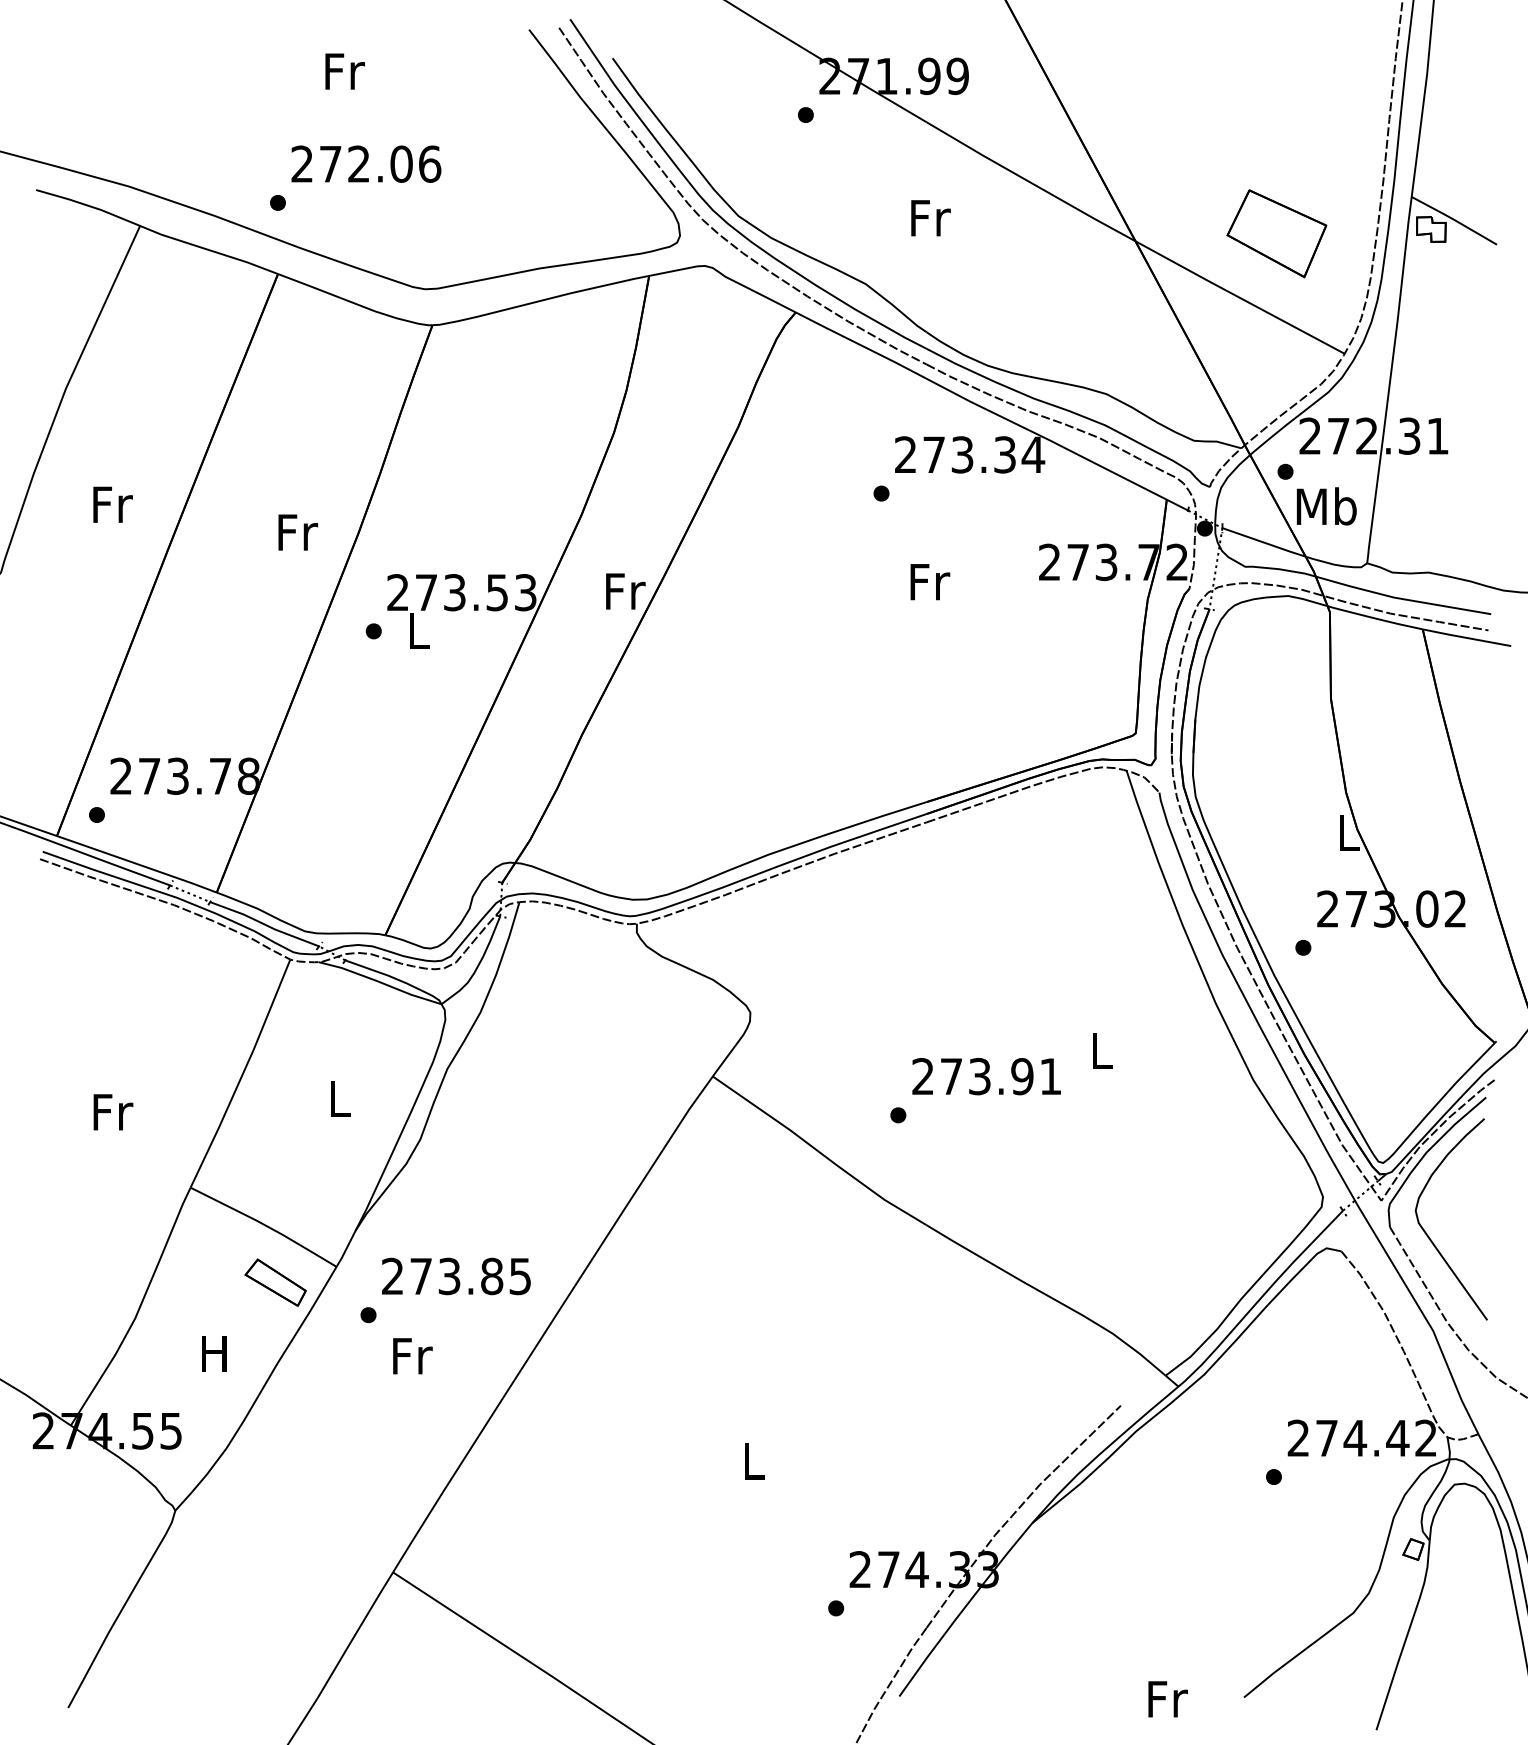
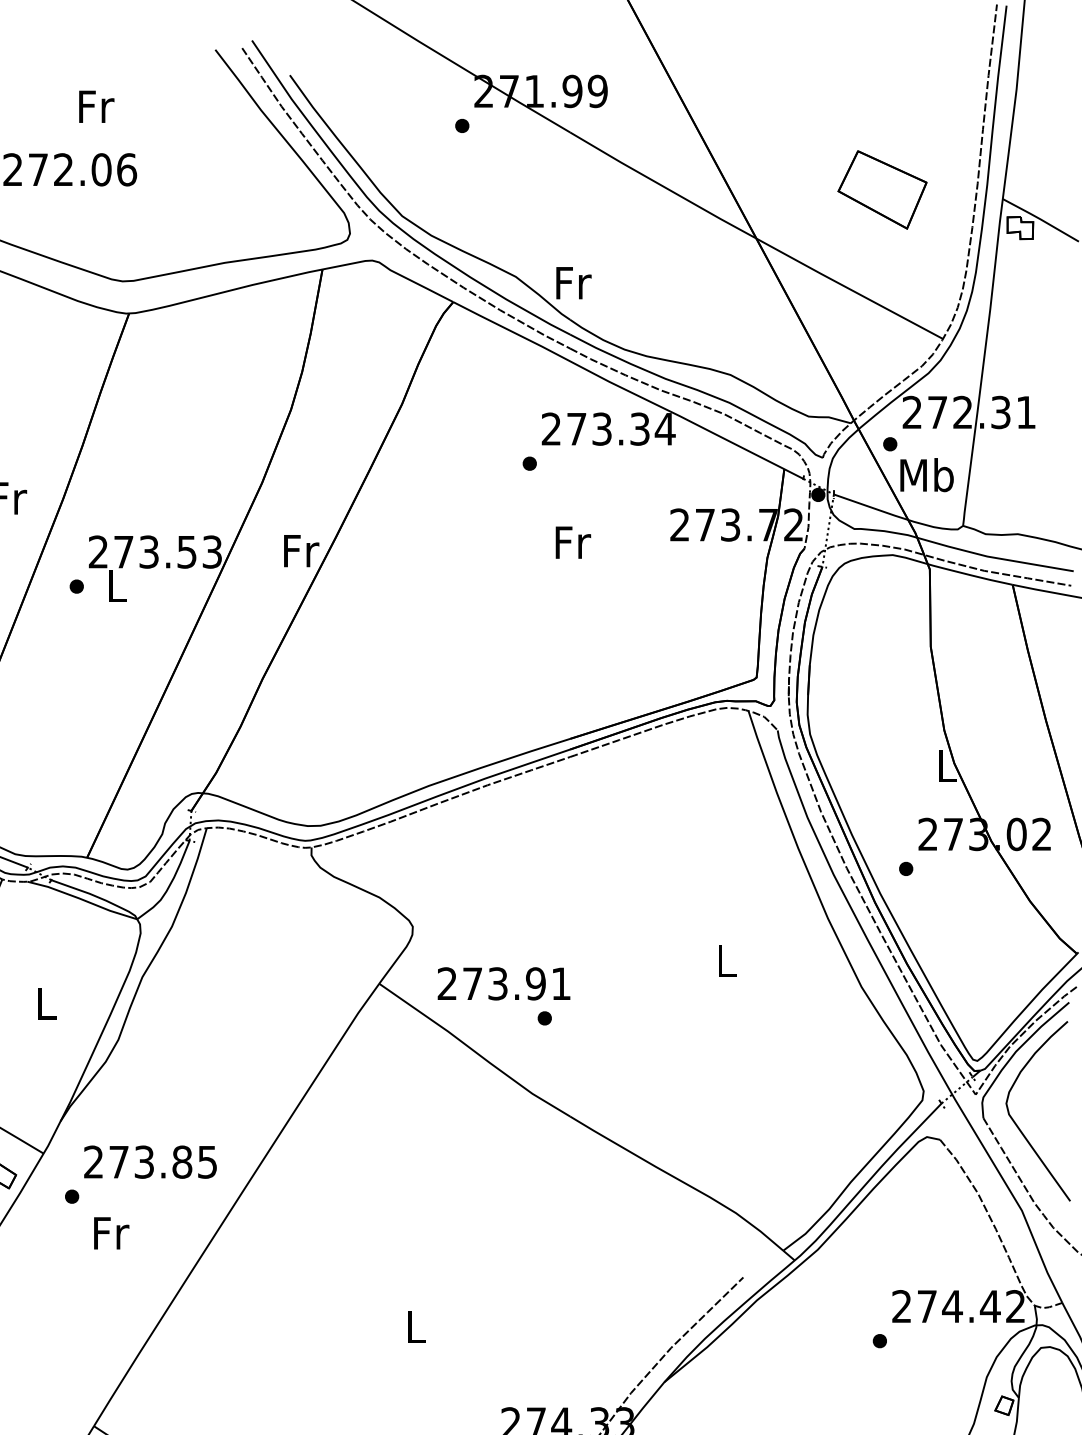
text: (344, 71) -> (96, 106), moved
text: (930, 218) -> (573, 283), moved
part: (1276, 233) -> (882, 189), moved
text: (986, 1076) -> (503, 983), moved

